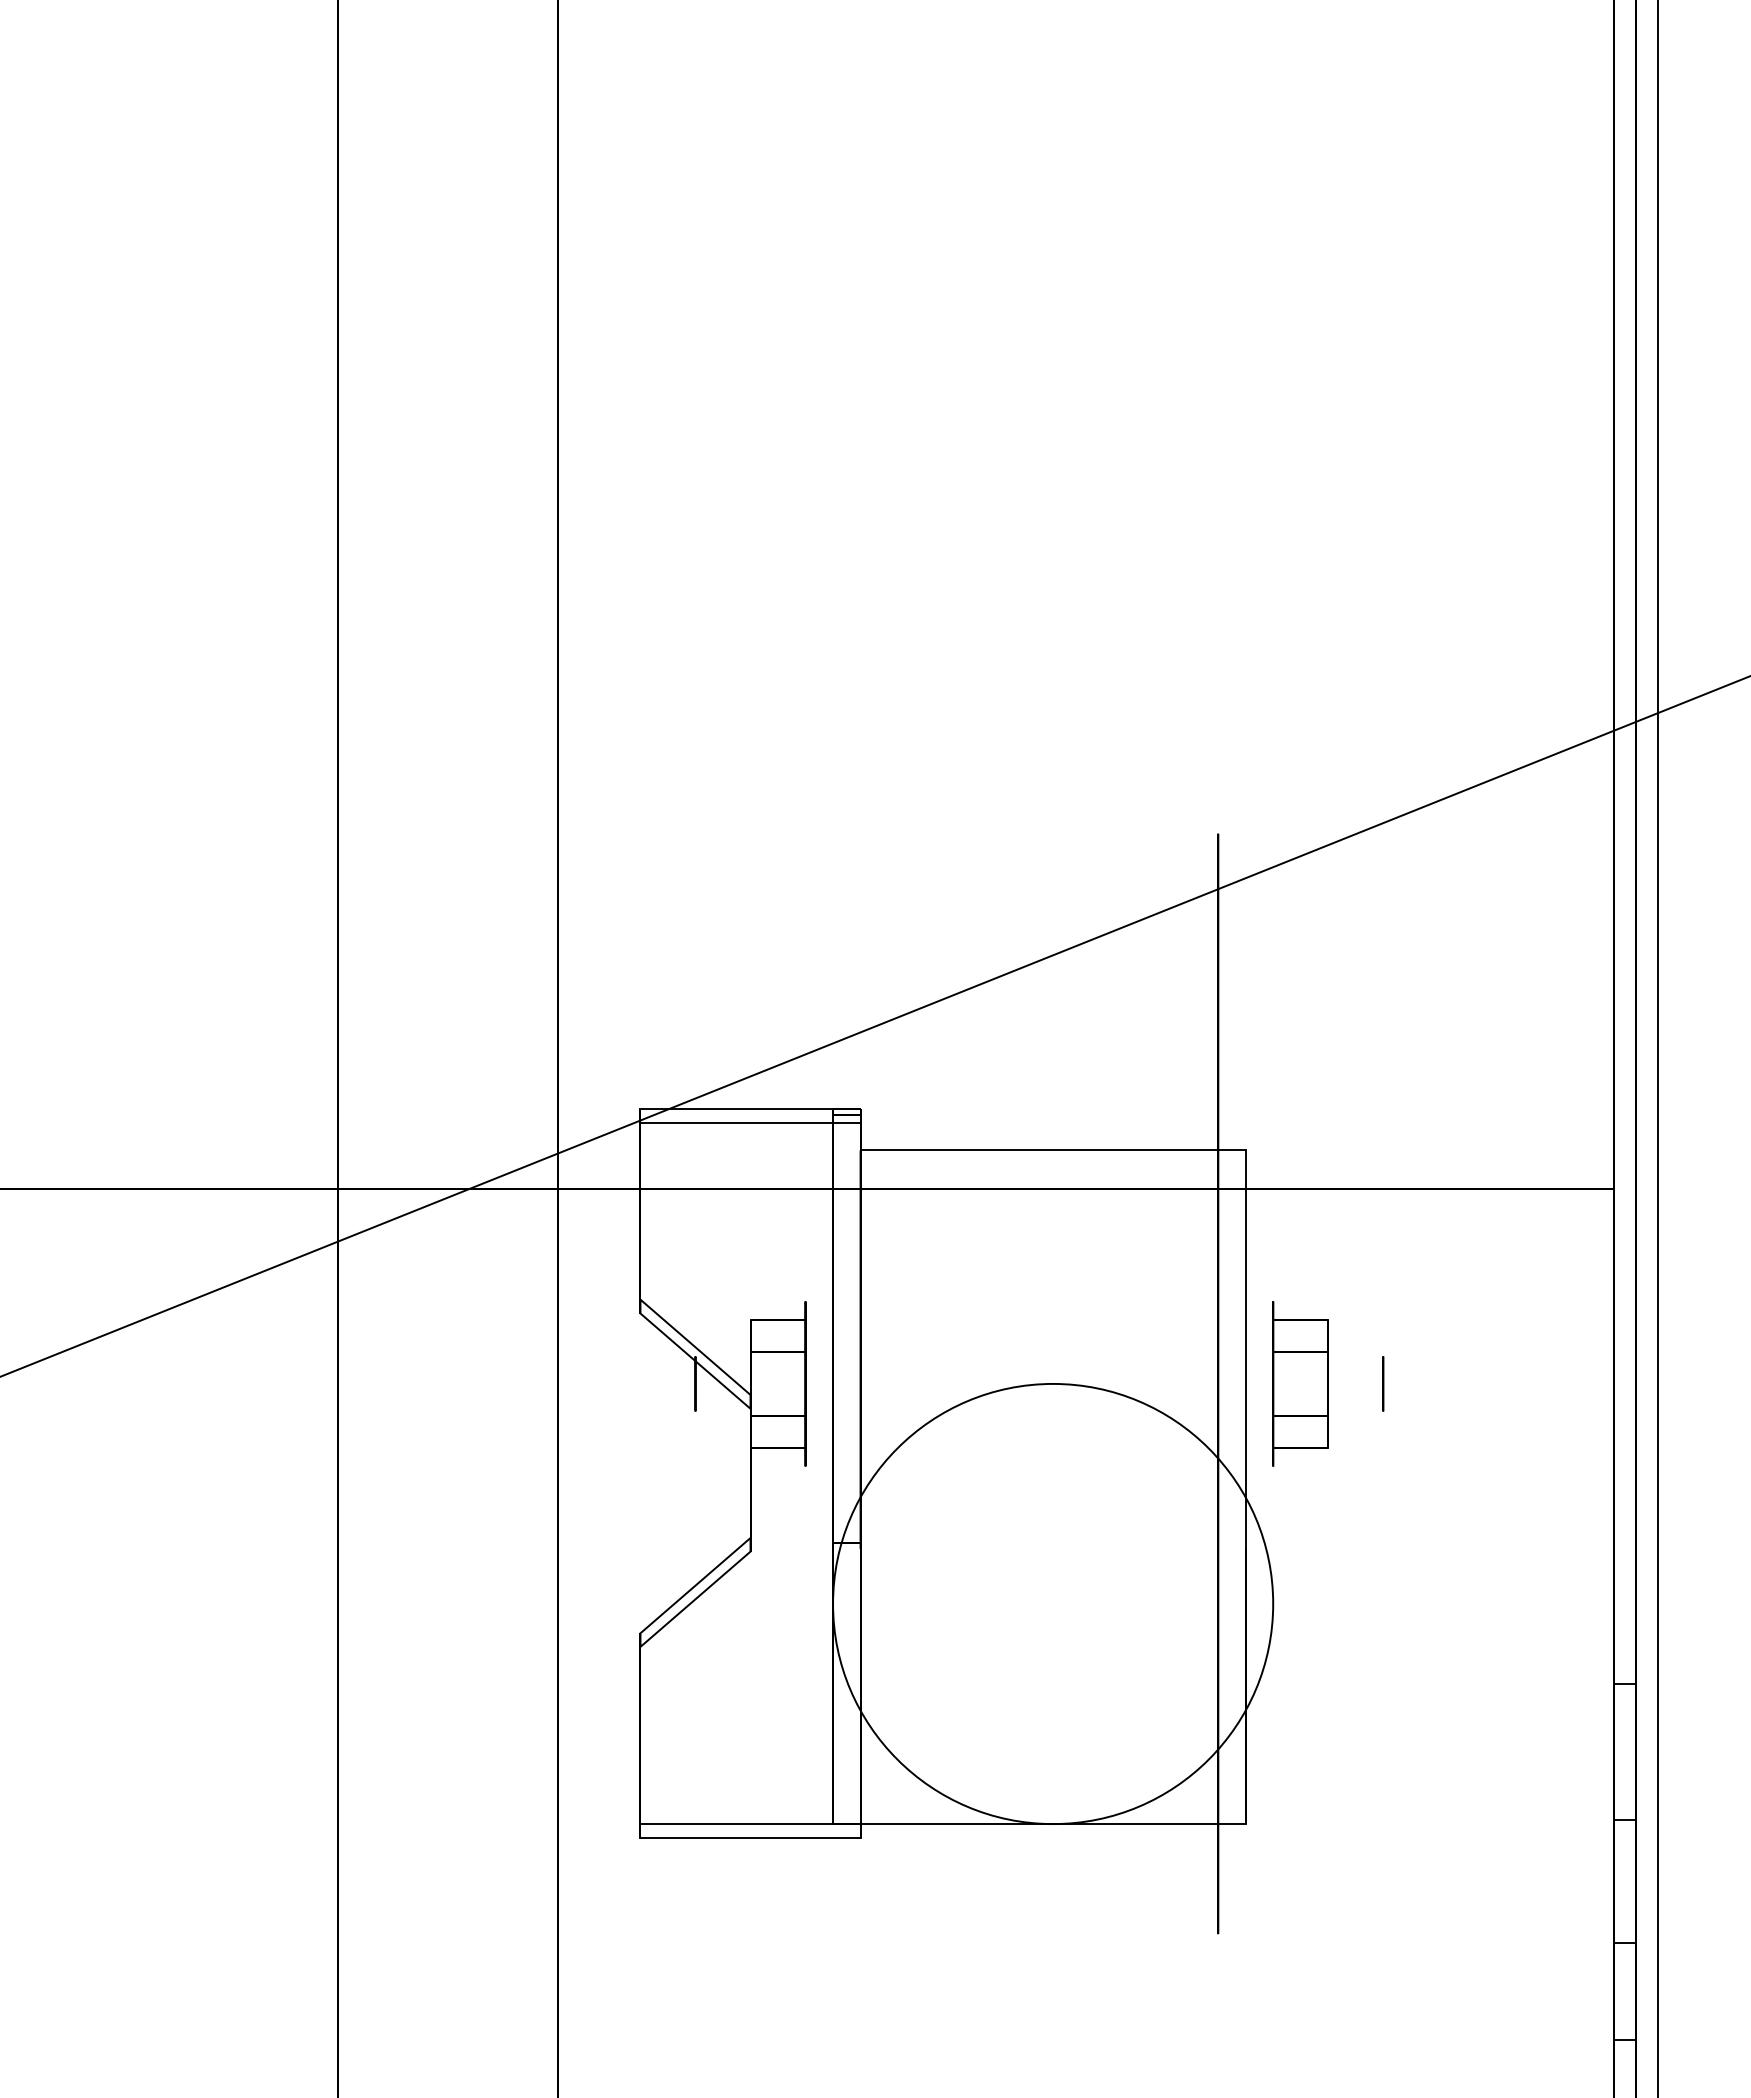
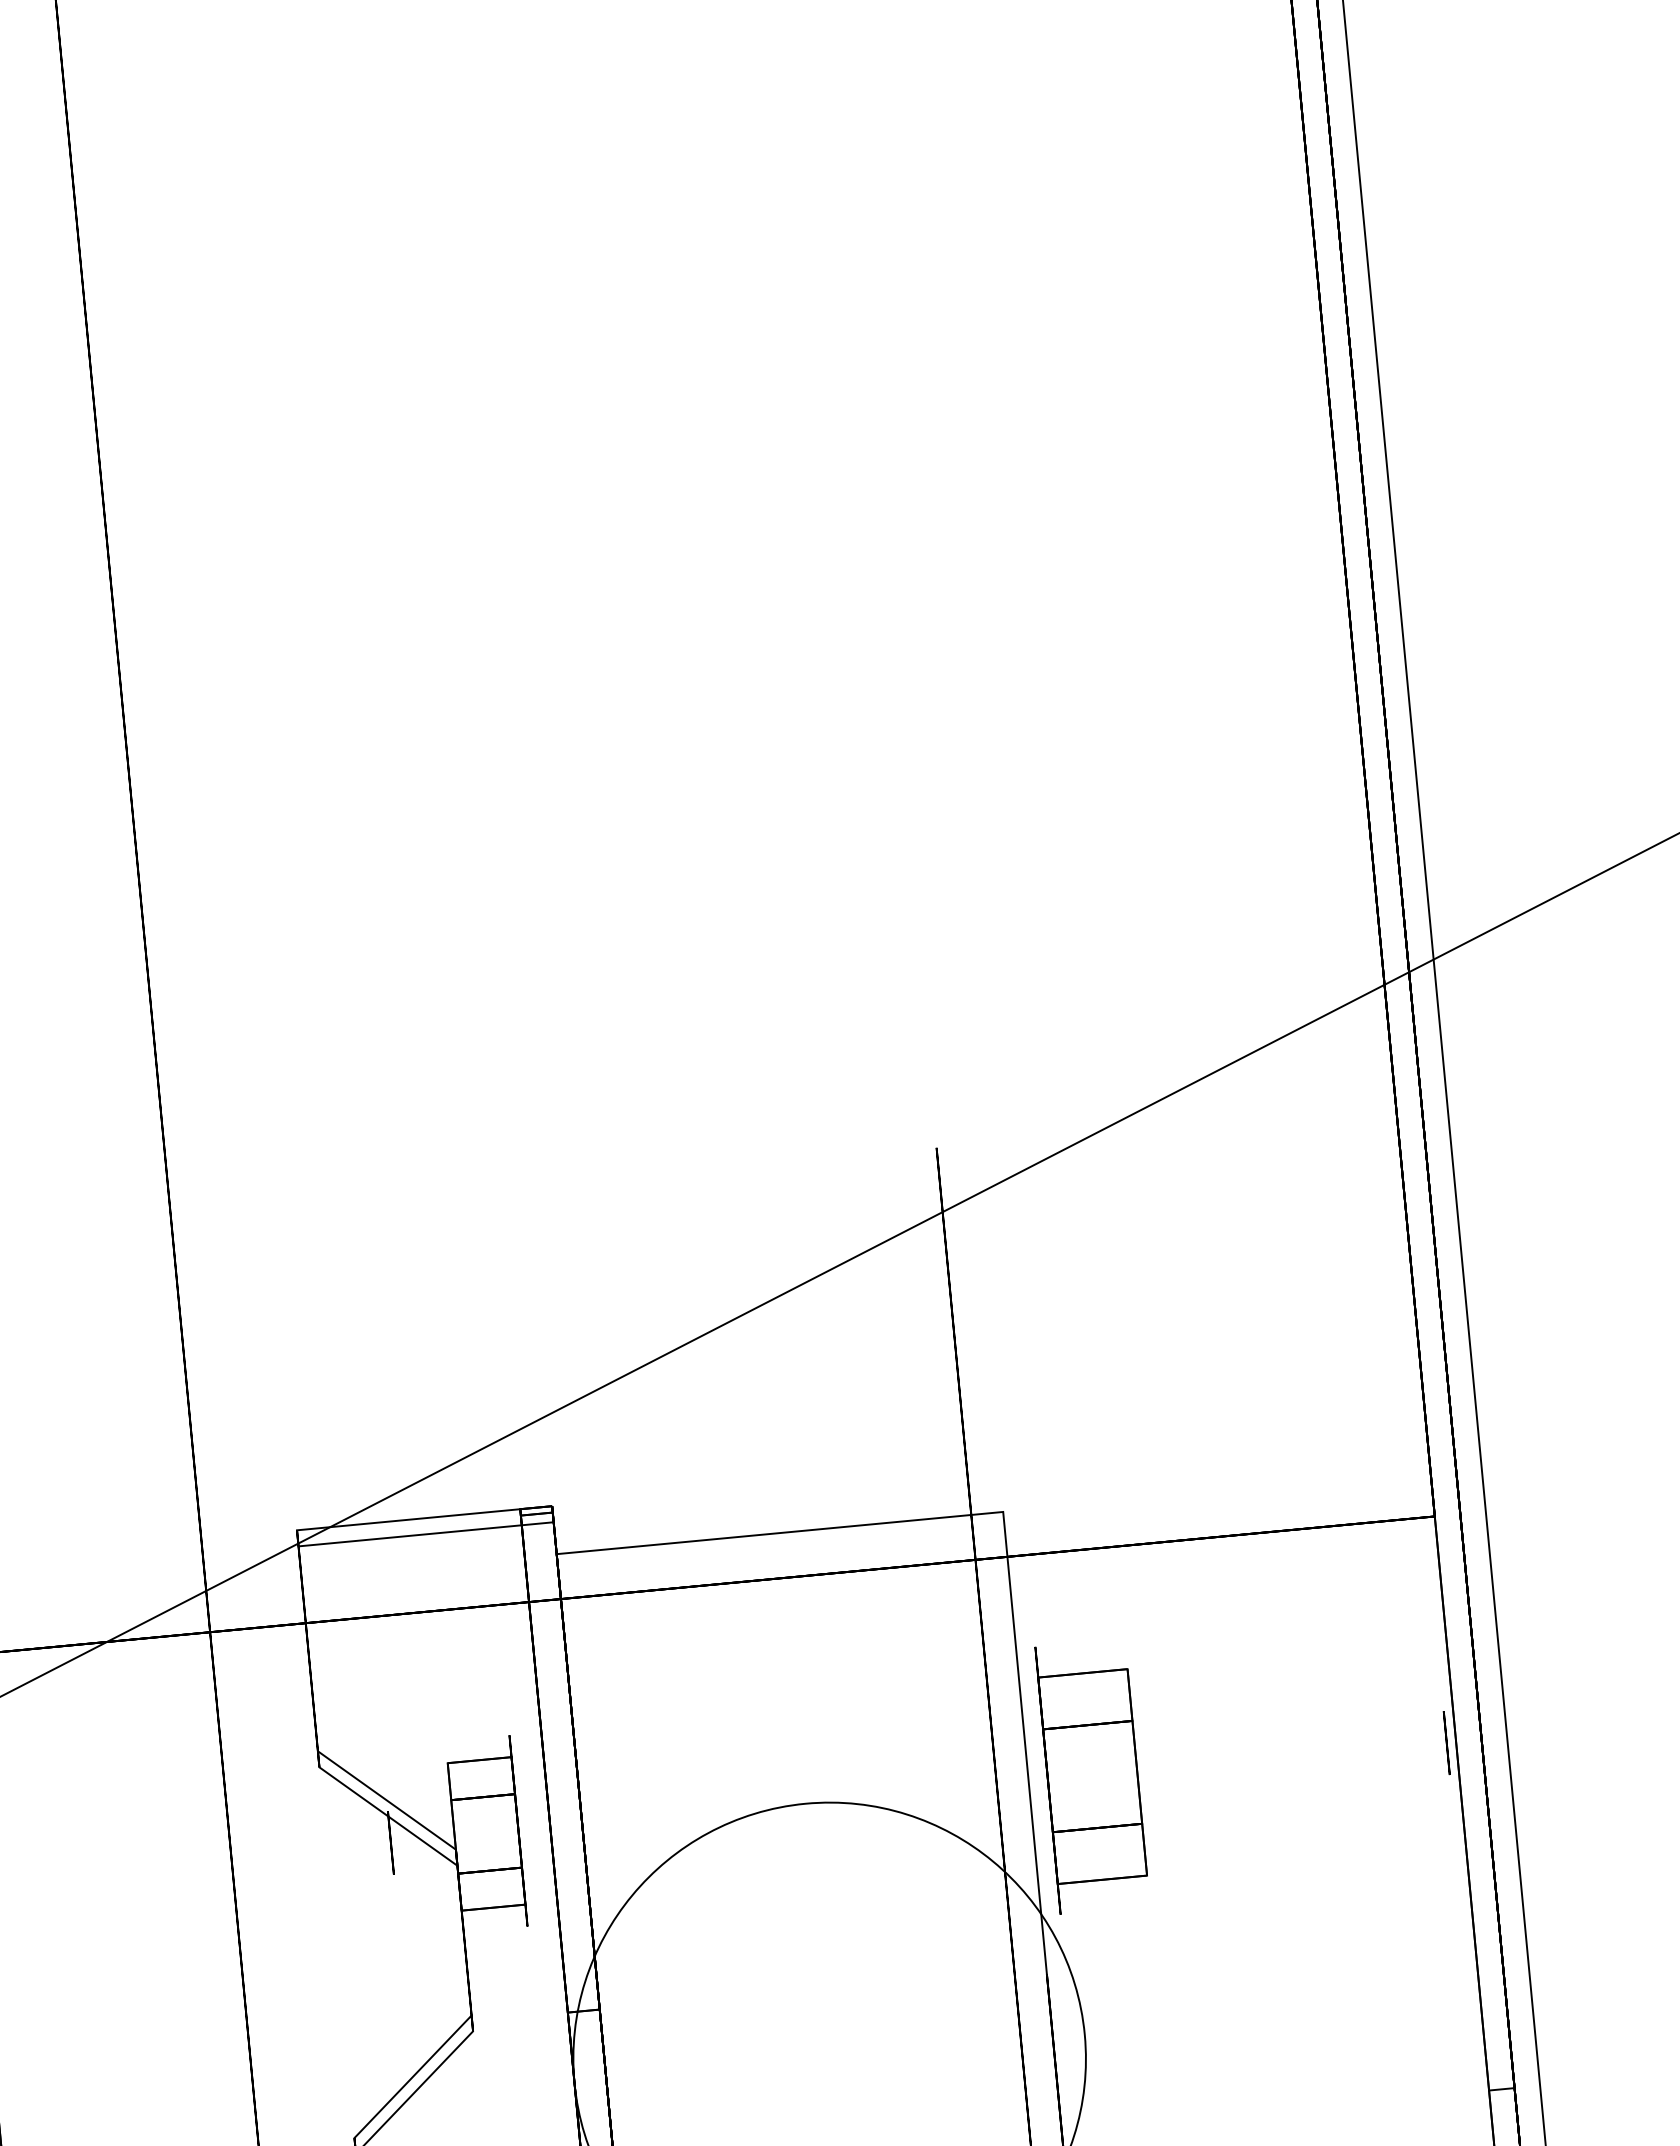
part: (1300, 1383) -> (1092, 1776), size x1.4
circle: (1383, 1383) -> (1447, 1742), moved

